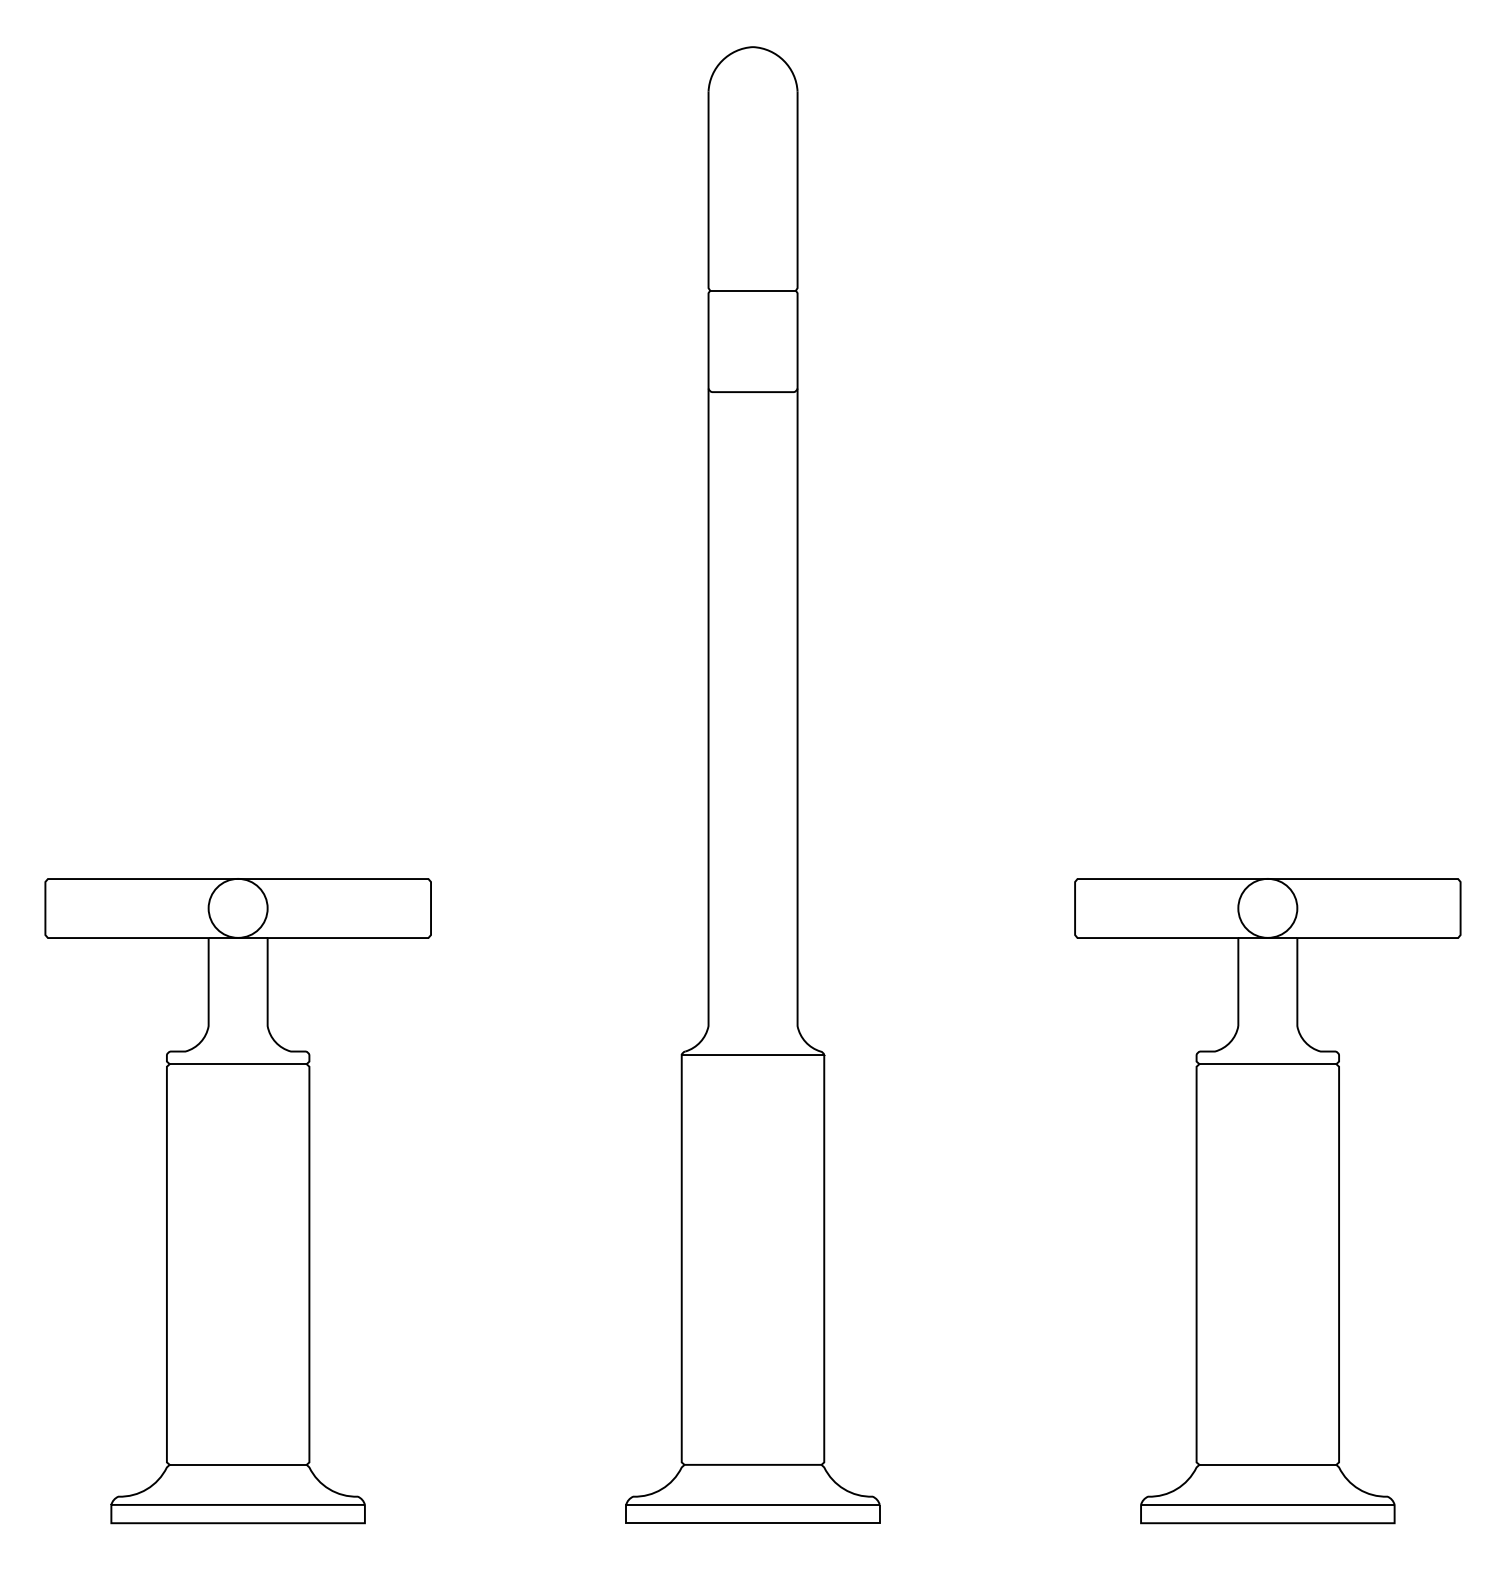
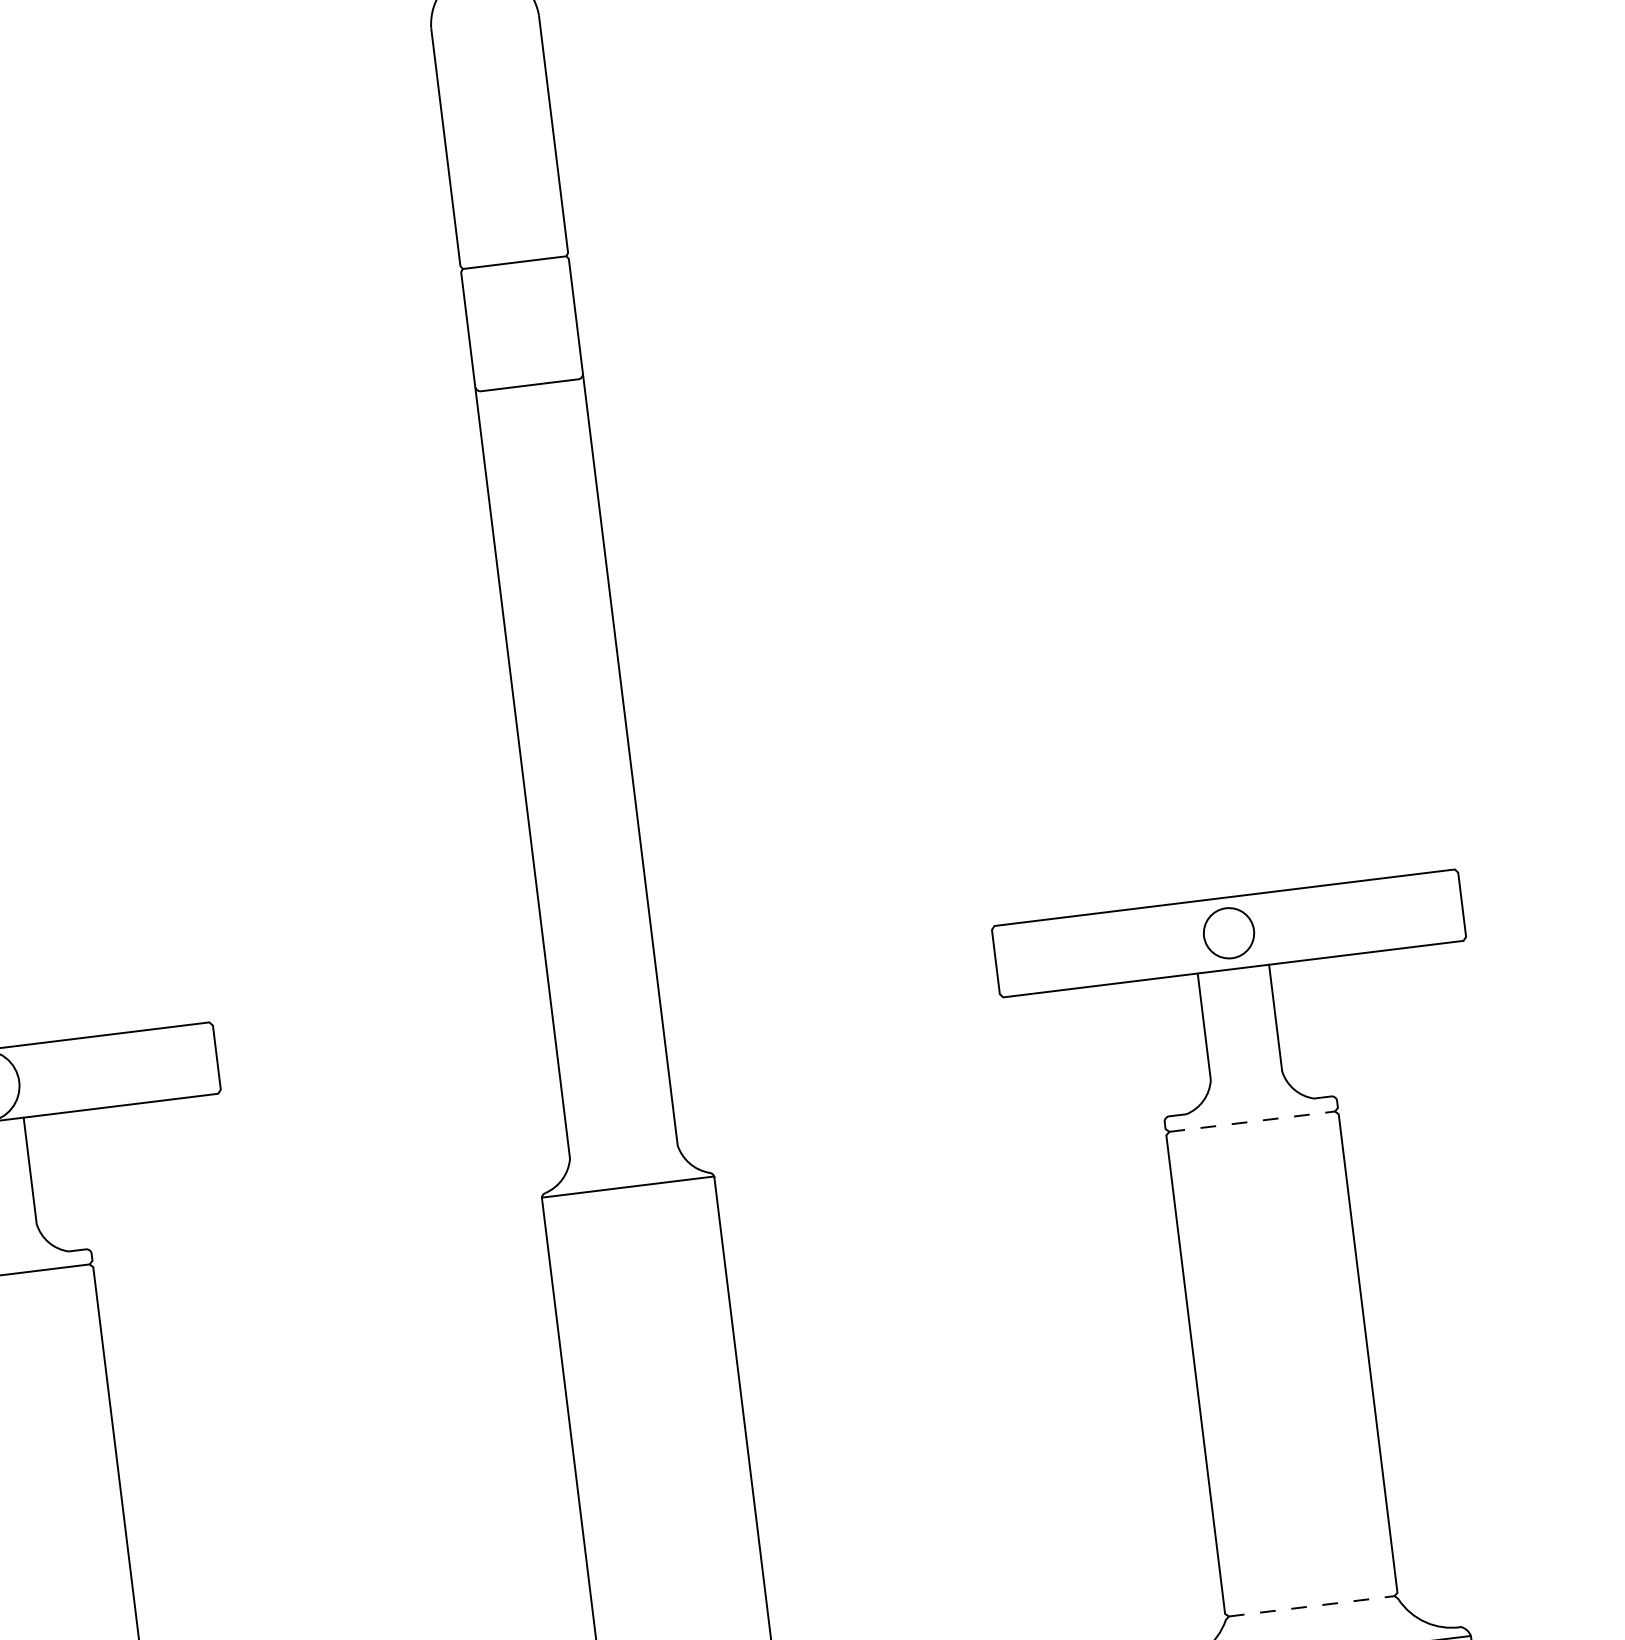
circle: (1267, 907) -> (1228, 932), size x0.7
line: (1268, 1064) -> (1252, 1121), solid -> dashed
line: (1268, 1464) -> (1312, 1605), solid -> dashed

